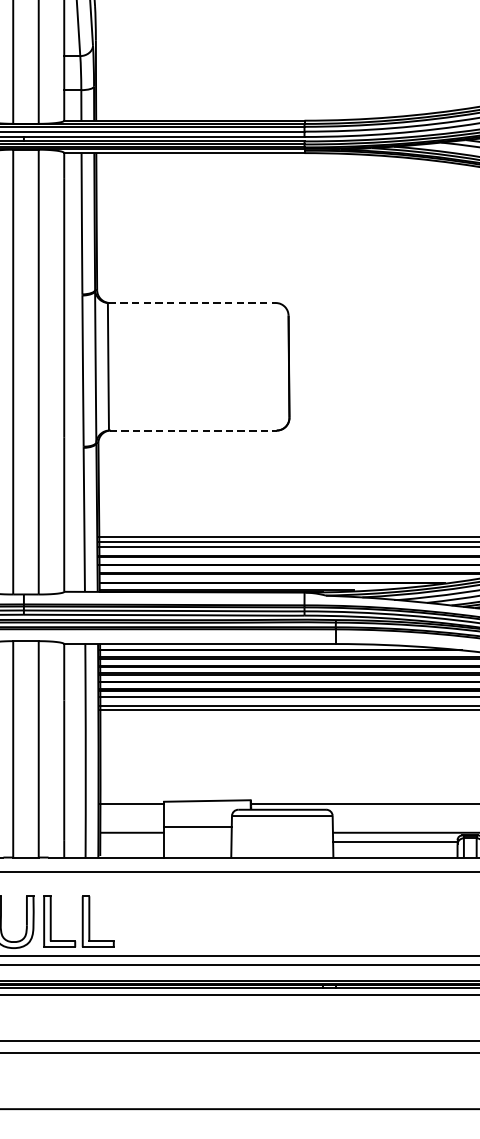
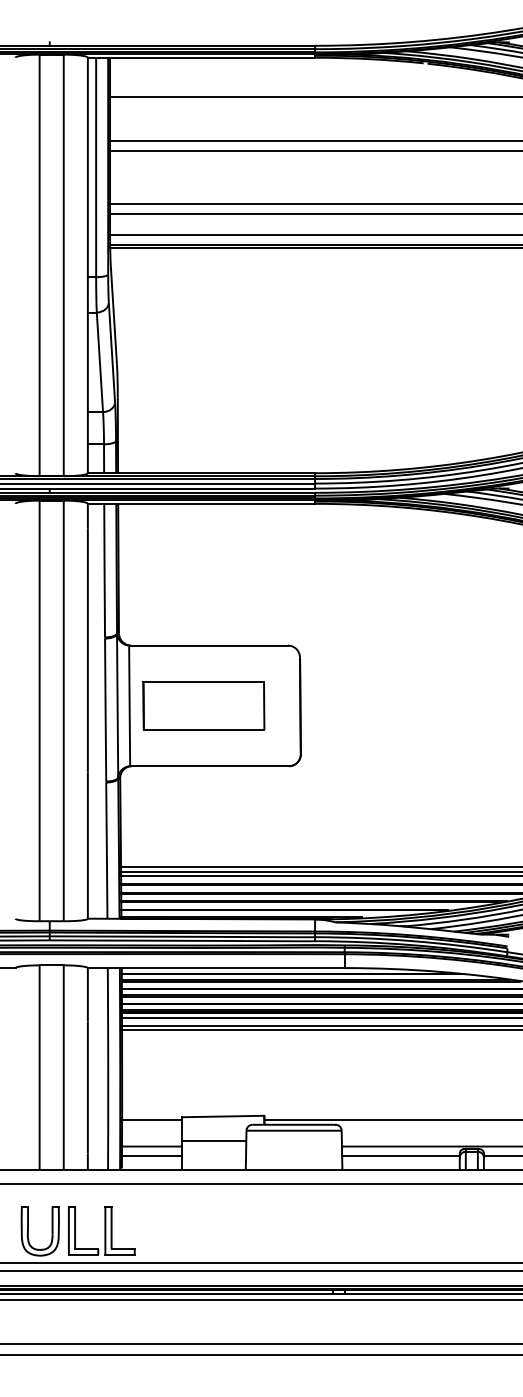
line: (191, 302) -> (208, 645), dashed -> solid
part: (186, 366) -> (203, 705), added
line: (193, 430) -> (210, 766), dashed -> solid
line: (131, 842) -> (151, 1155), added

